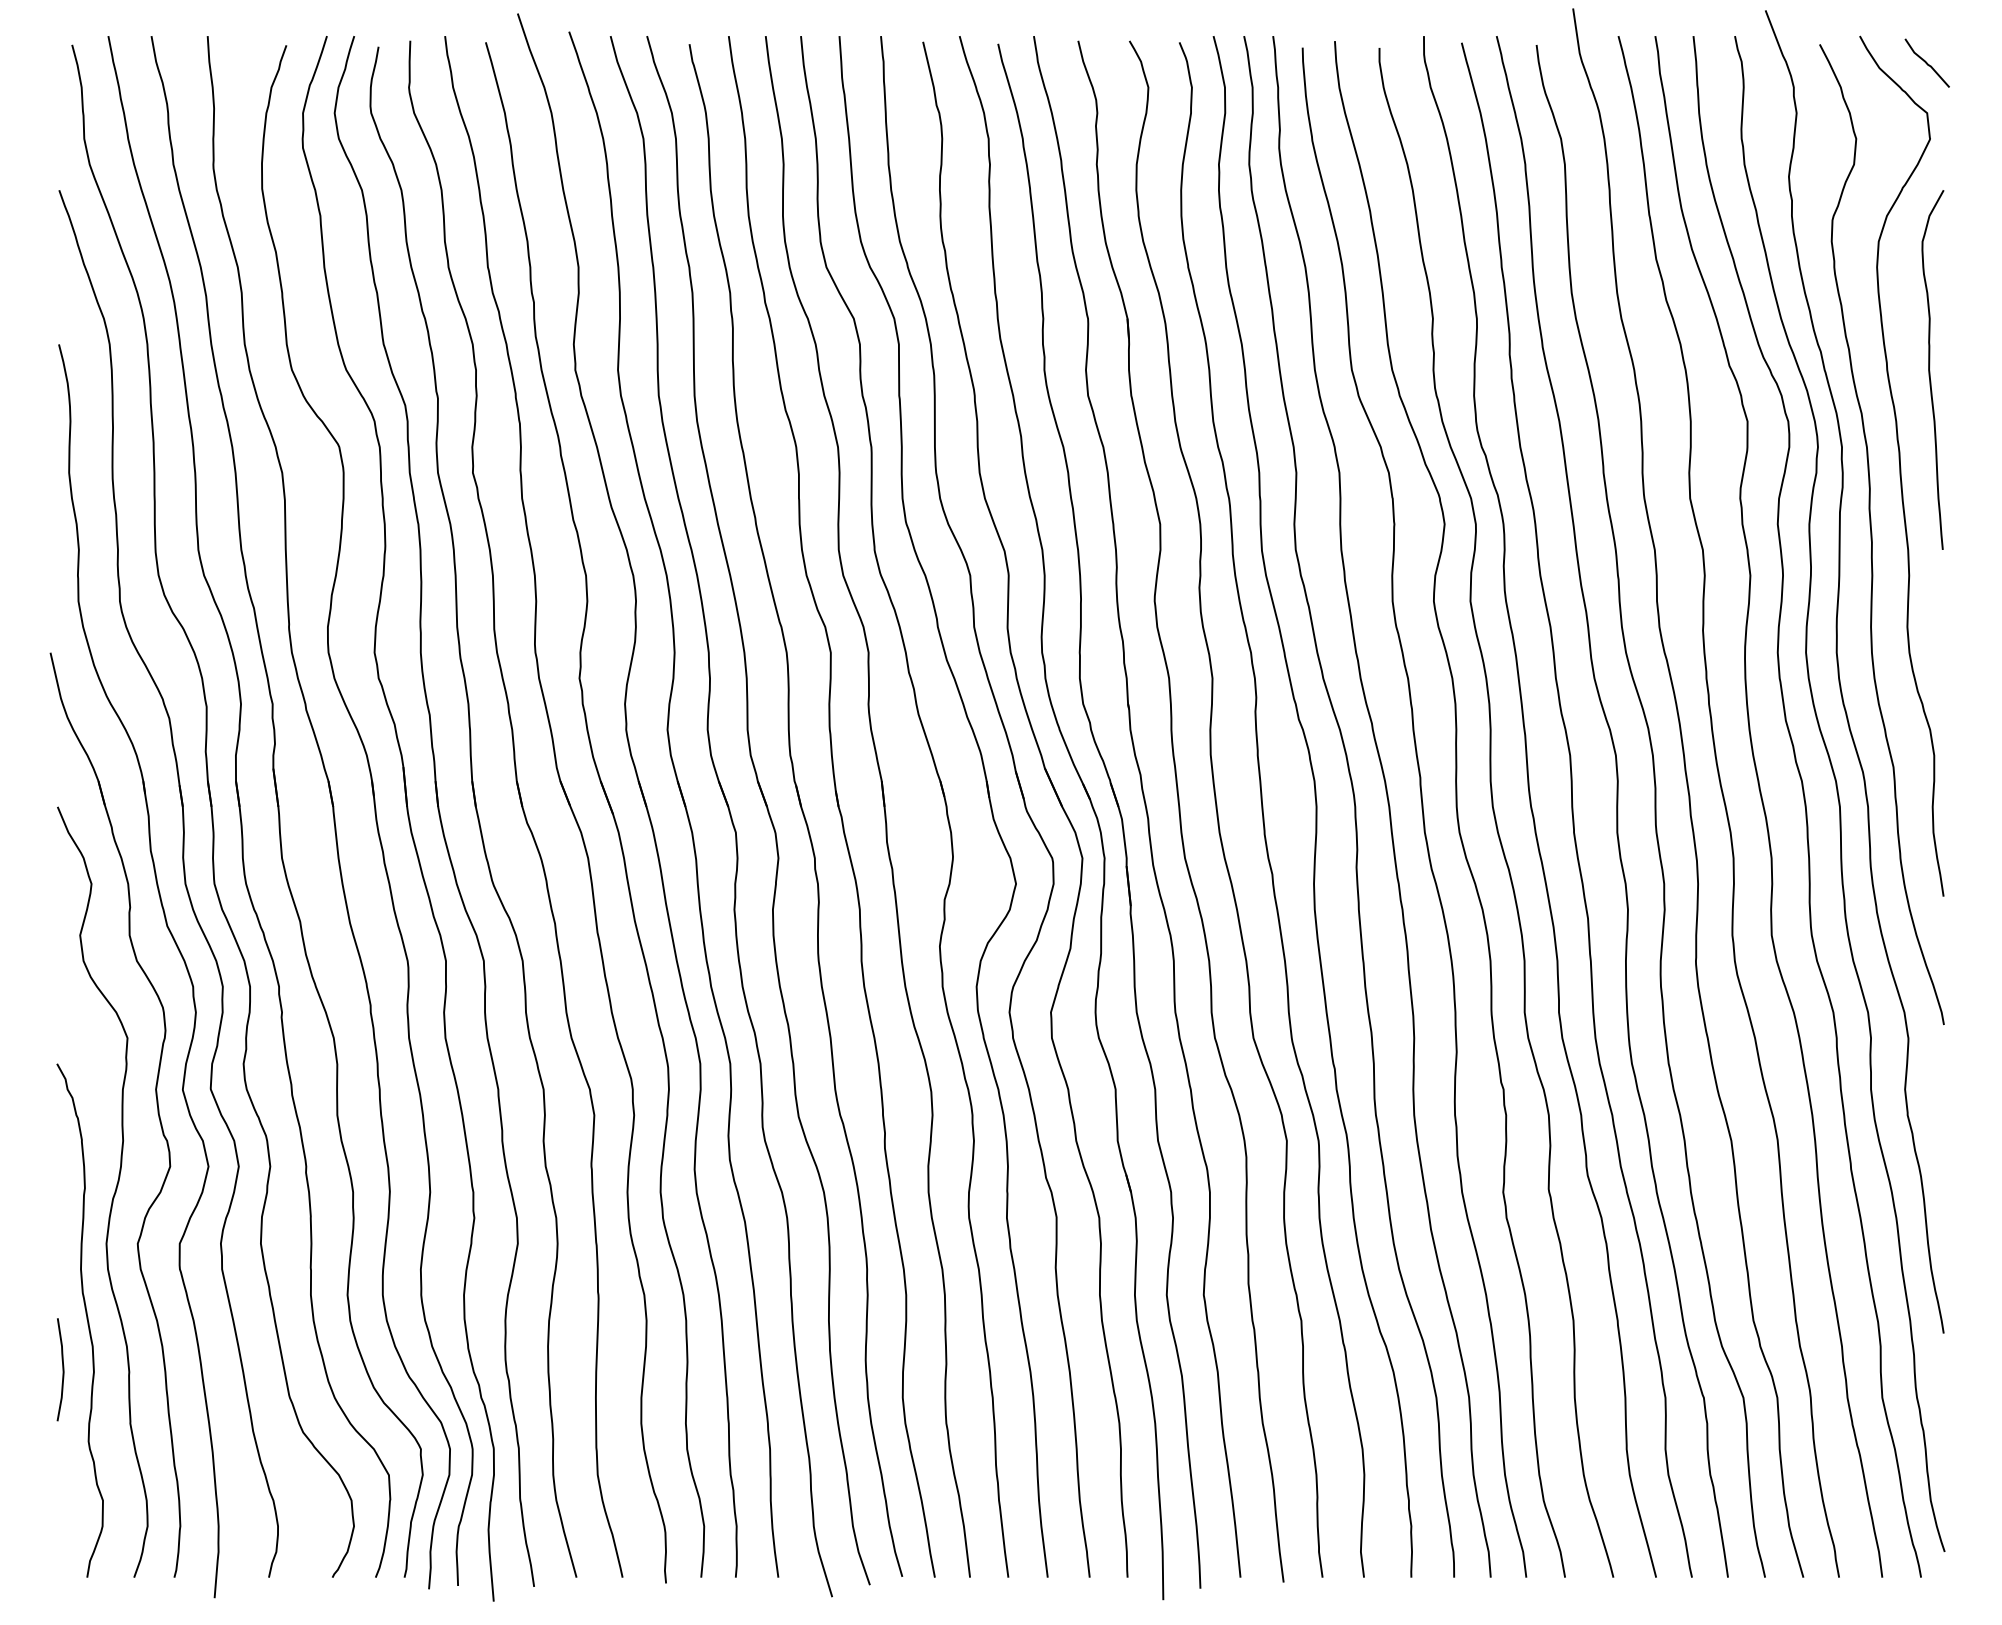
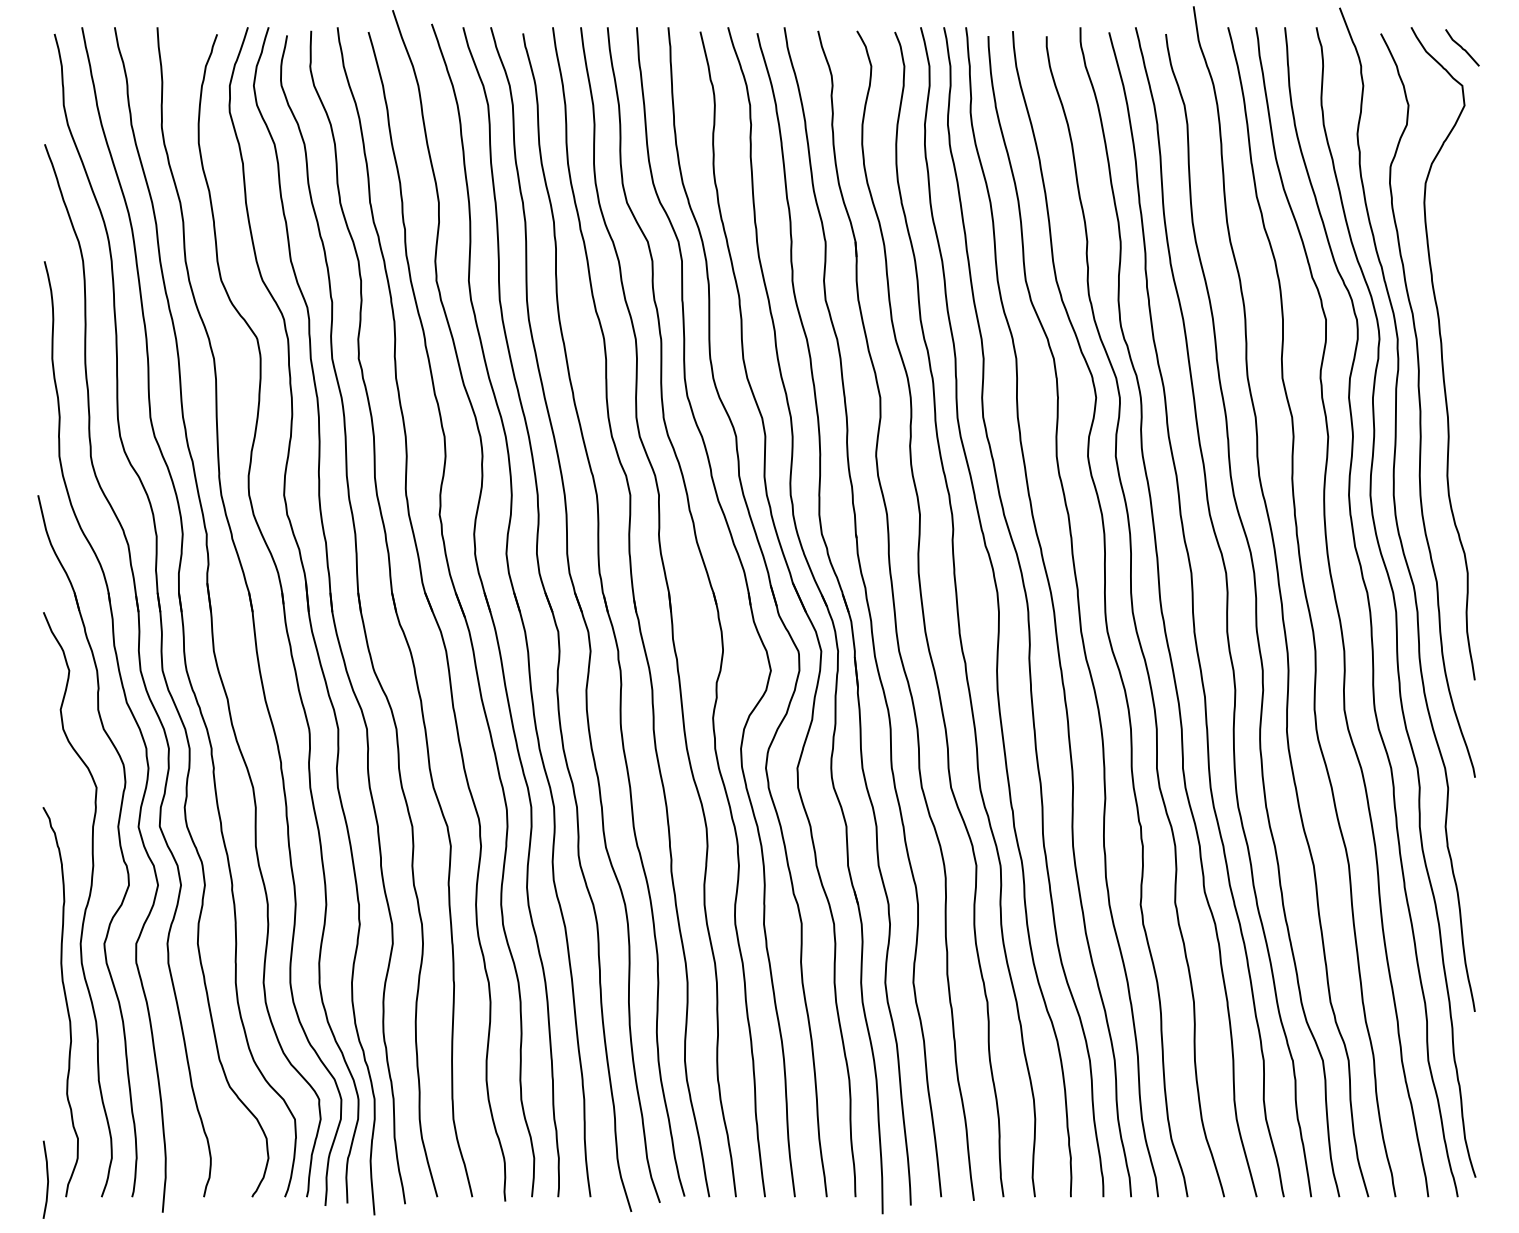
curve: (1930, 370) -> (1464, 281), removed
curve: (62, 1369) -> (47, 1179), moved

